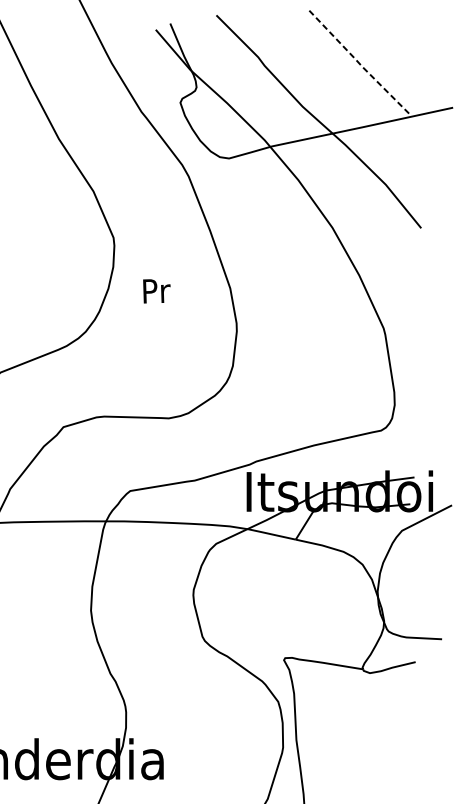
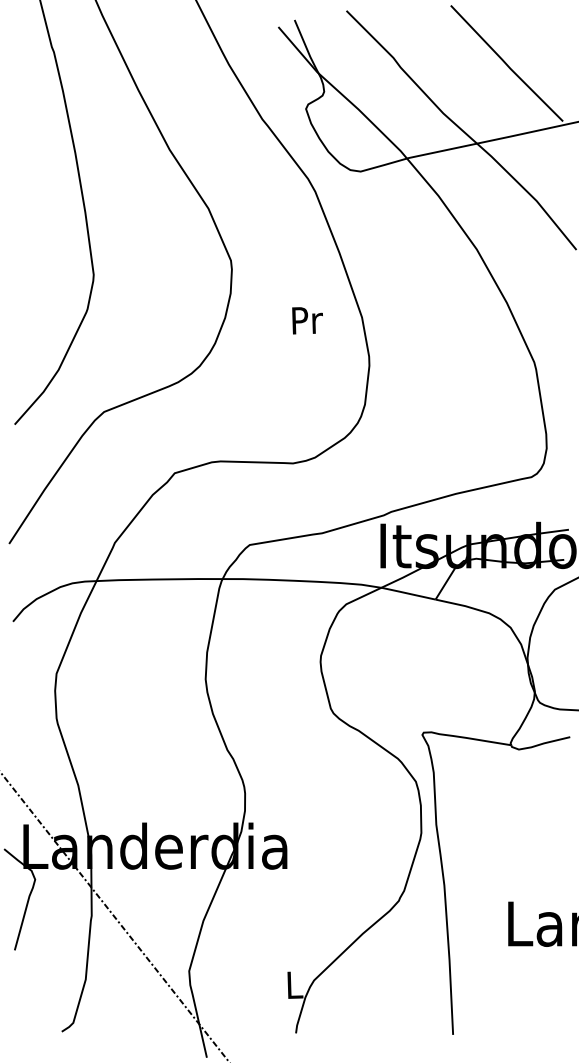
line: (358, 63) -> (506, 64), dashed -> solid
text: (156, 291) -> (307, 320), moved

